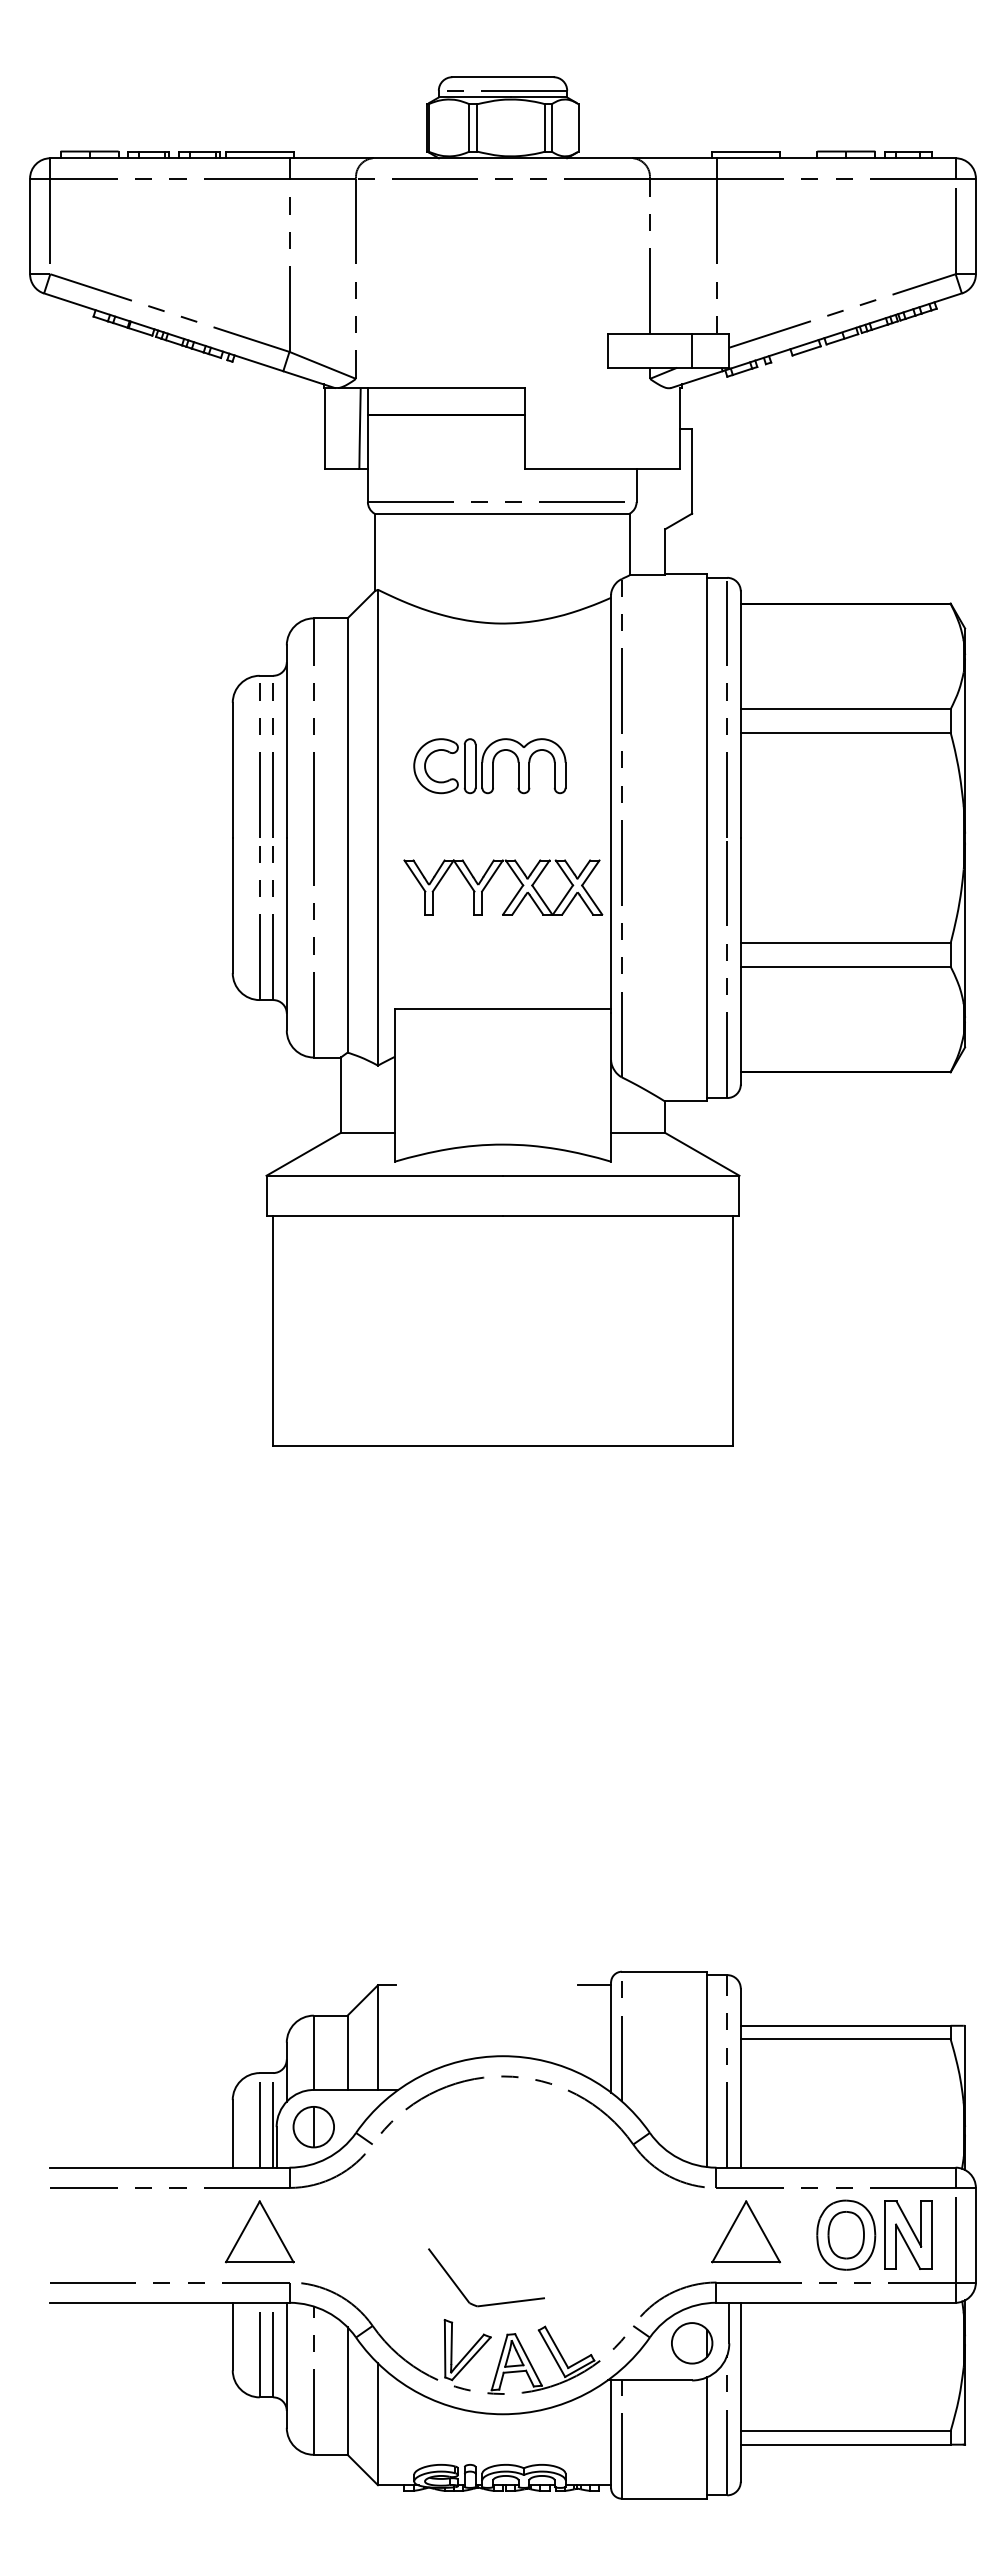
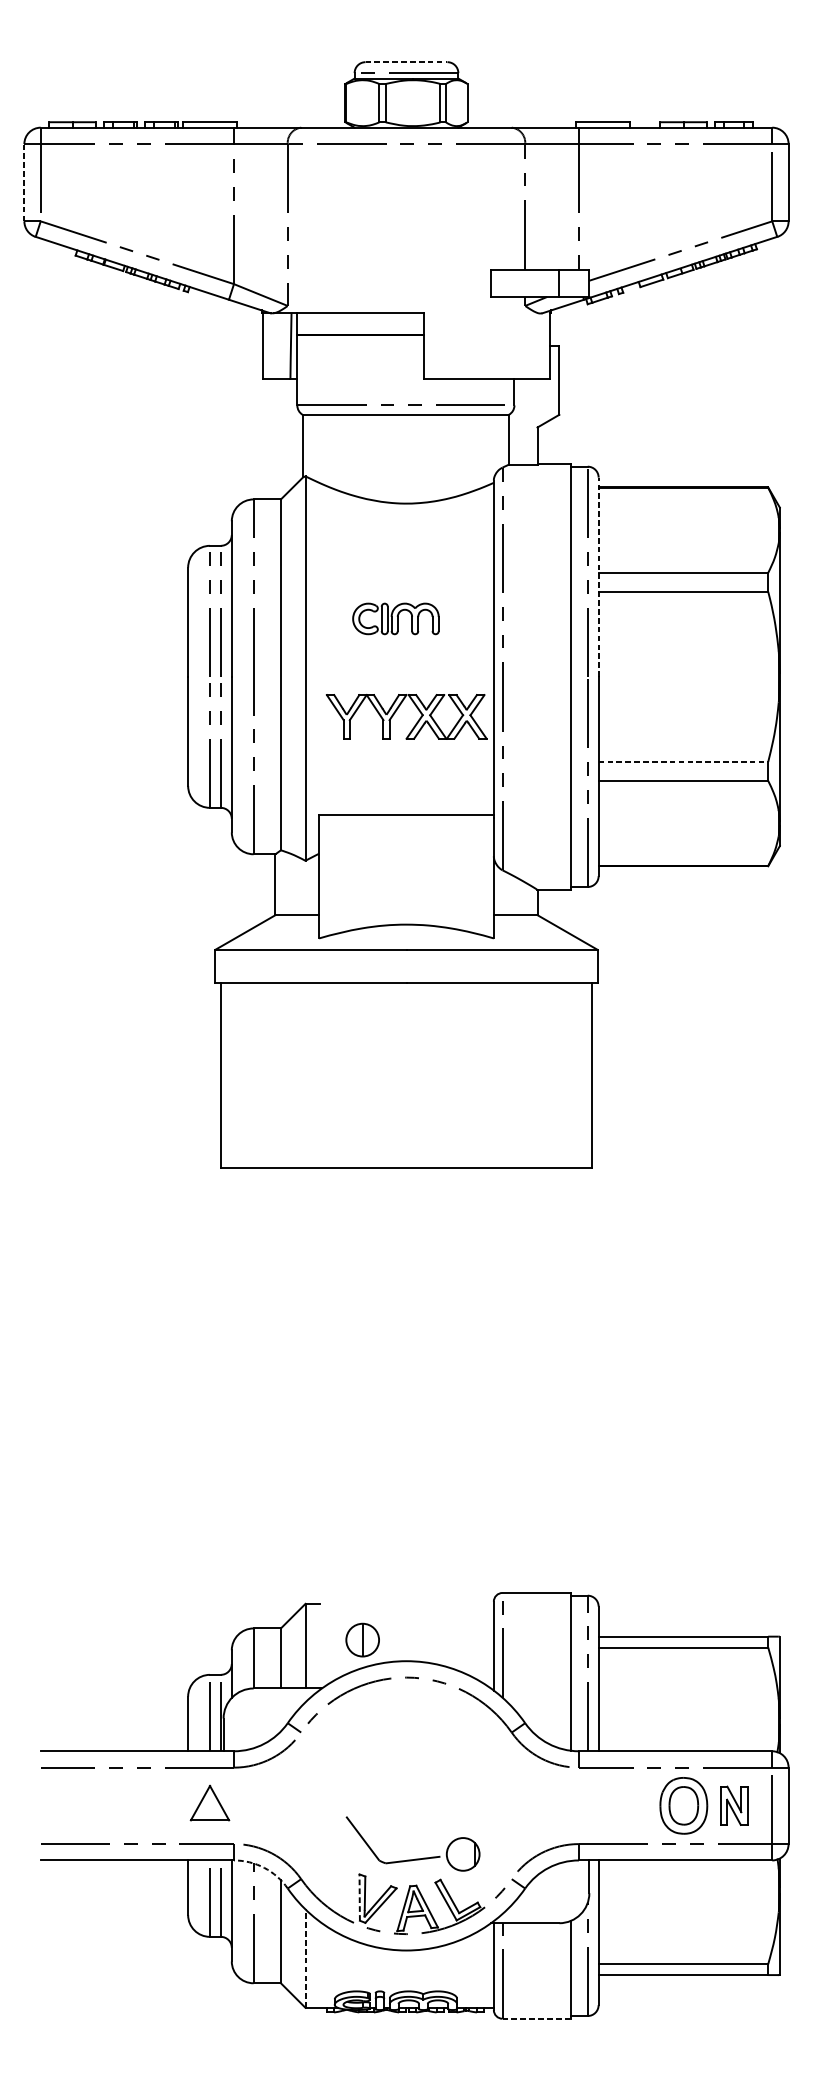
line: (503, 77) -> (406, 62), solid -> dashed
line: (30, 226) -> (24, 182), solid -> dashed
line: (740, 714) -> (598, 577), solid -> dashed
part: (489, 766) -> (395, 619), size x0.7
line: (845, 943) -> (683, 762), solid -> dashed
line: (594, 1985) -> (480, 1604), removed
part: (313, 2127) -> (362, 1640), moved
part: (259, 2231) -> (209, 1802), size x0.7
part: (745, 2231) -> (602, 1802), removed
part: (908, 2234) -> (734, 1805), size x0.7
arc: (327, 2312) -> (264, 1868), solid -> dashed
part: (692, 2343) -> (463, 1854), moved
line: (445, 2348) -> (360, 1897), solid -> dashed
line: (378, 2424) -> (305, 1958), solid -> dashed
line: (664, 2498) -> (536, 2018), solid -> dashed

